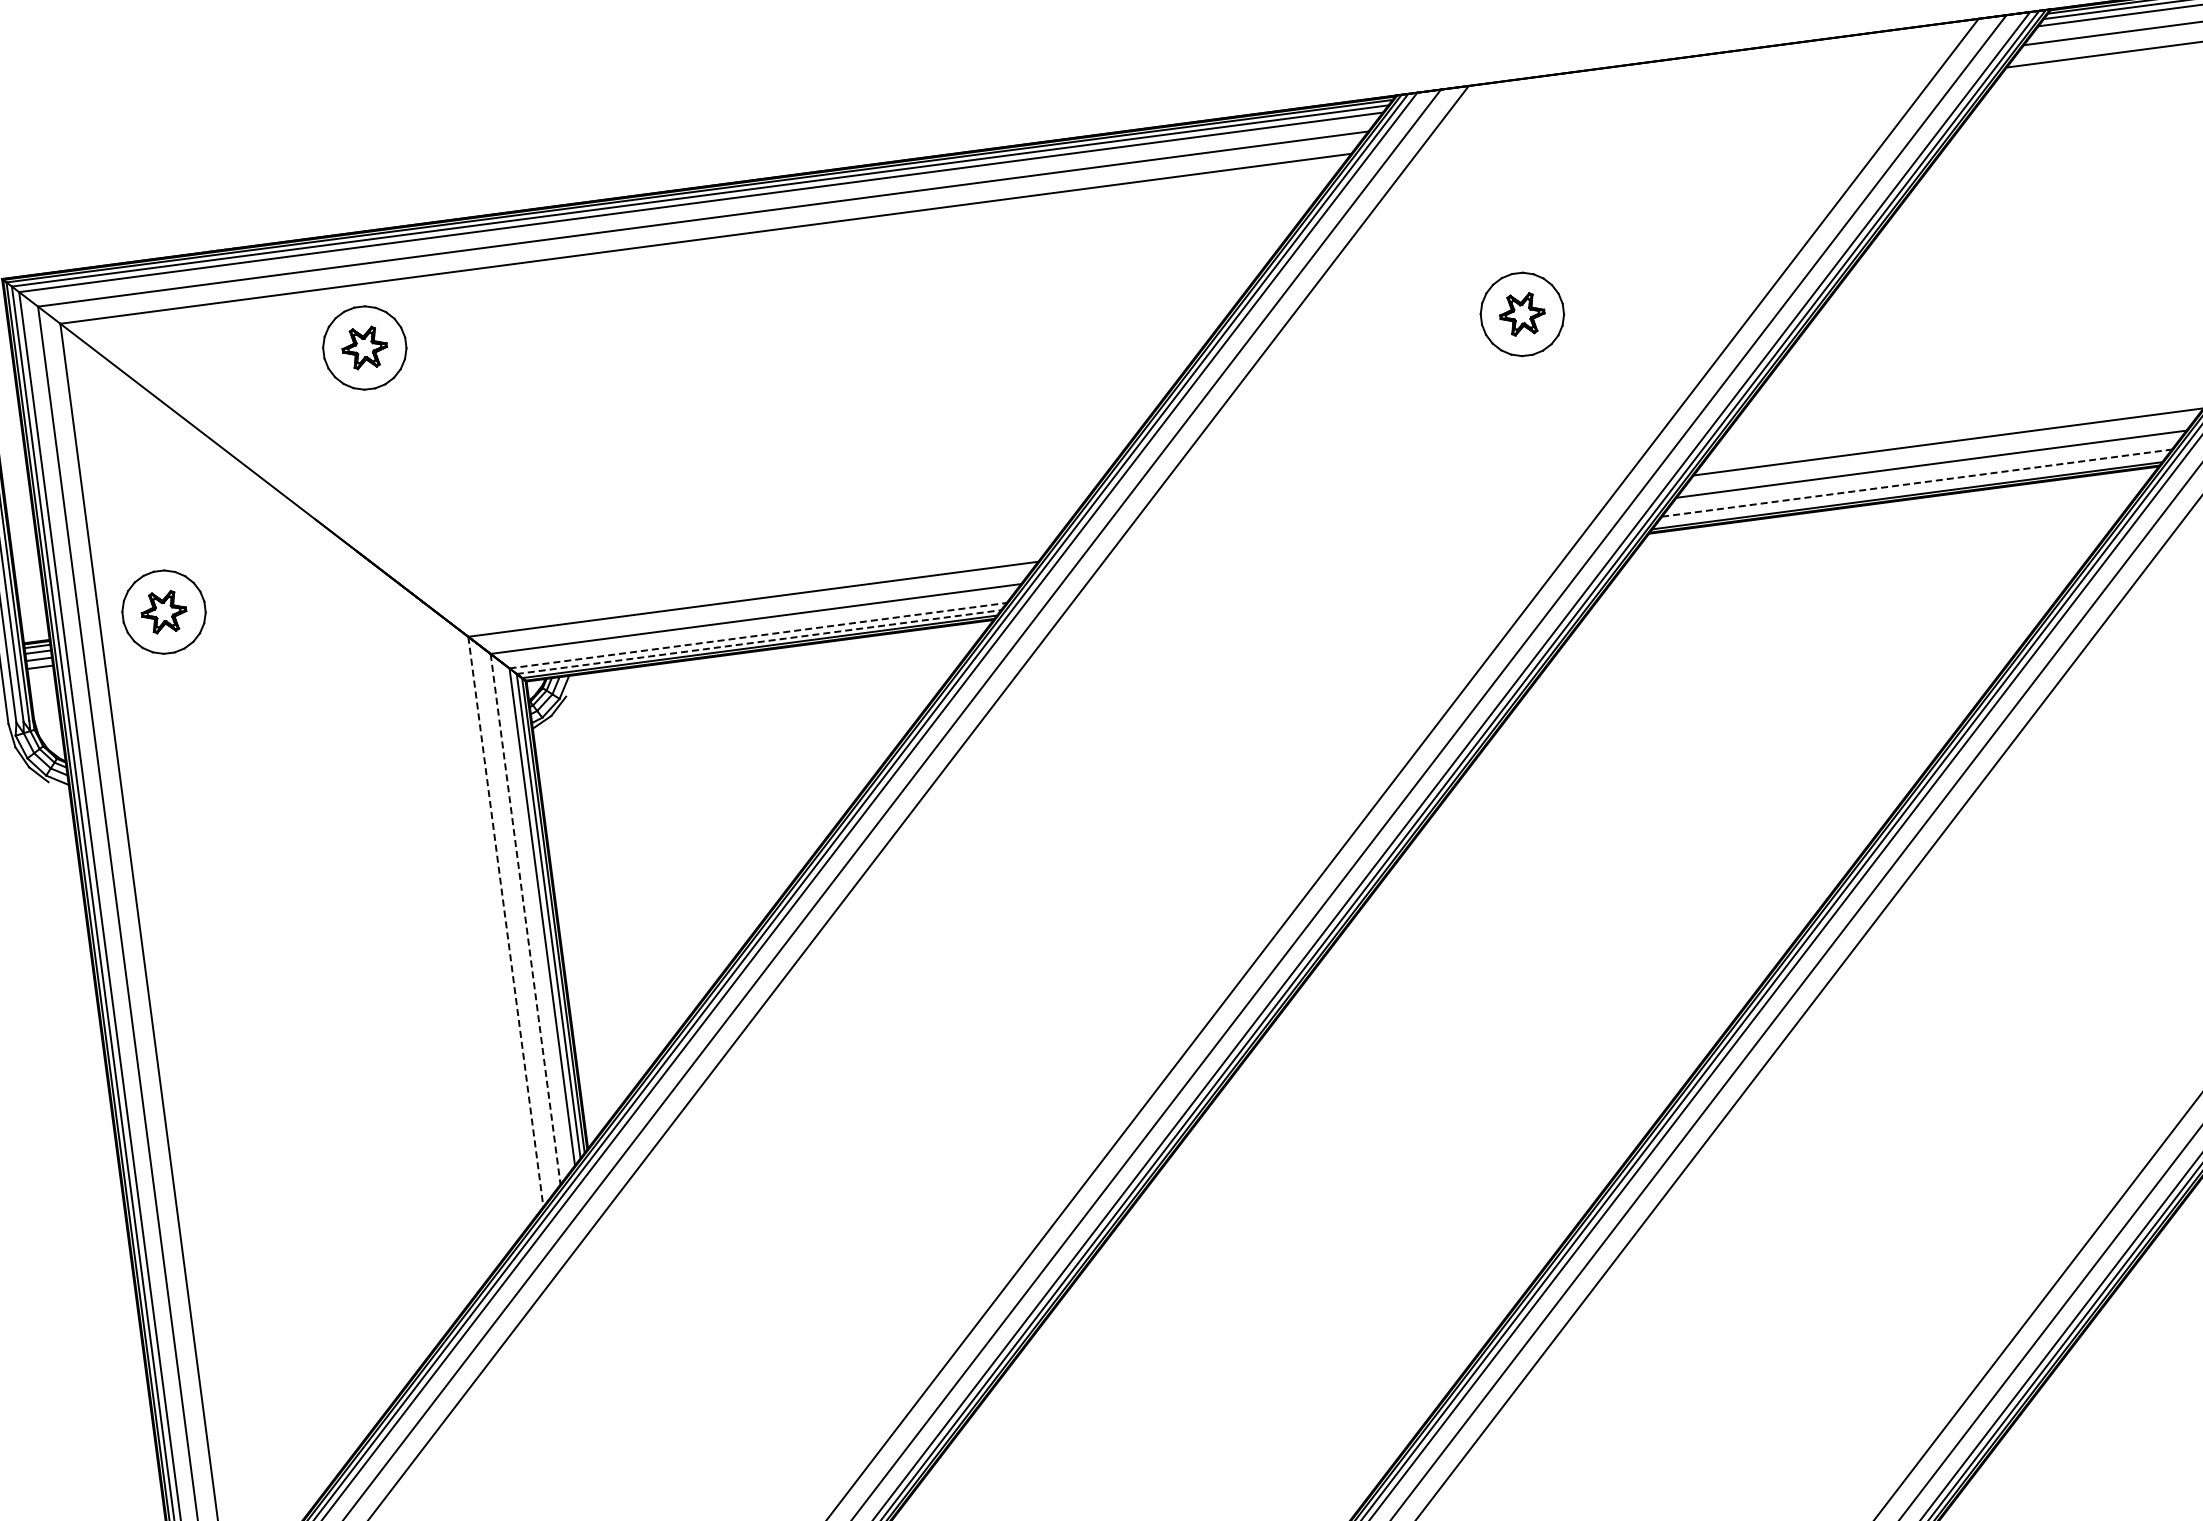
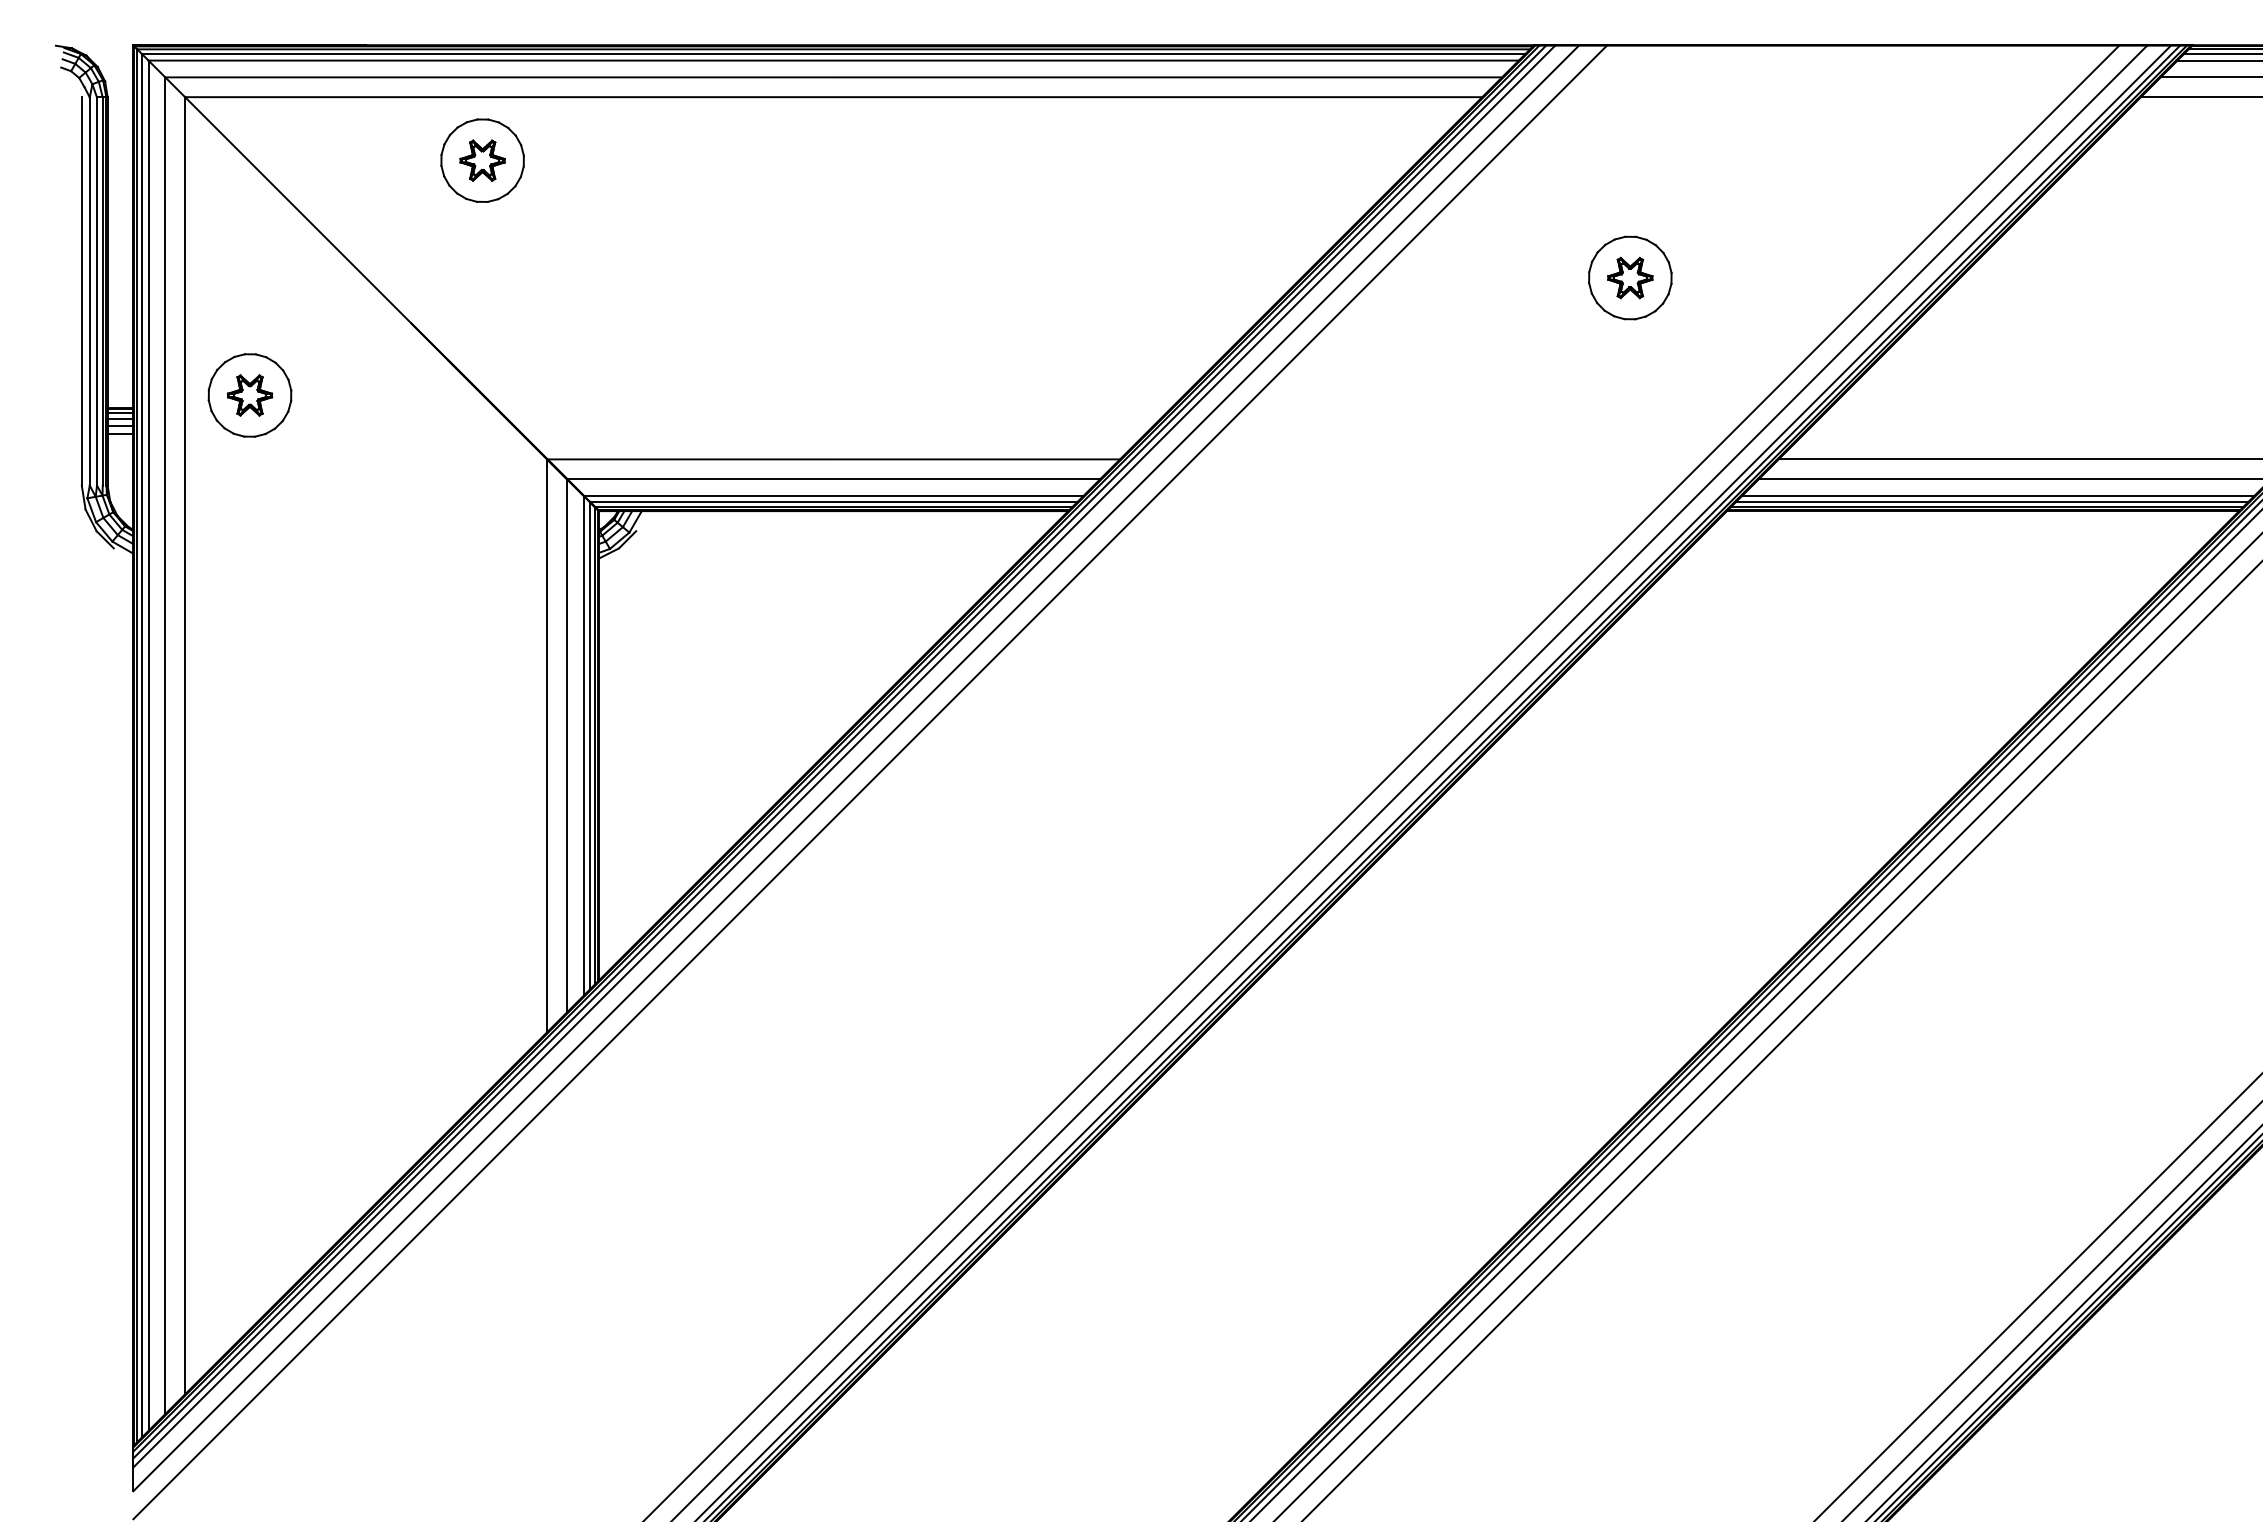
line: (1917, 482) -> (1998, 495), dashed -> solid
line: (1911, 490) -> (1991, 502), added
line: (757, 635) -> (833, 495), dashed -> solid
line: (759, 642) -> (834, 502), dashed -> solid
line: (525, 918) -> (567, 745), dashed -> solid
line: (506, 922) -> (547, 746), dashed -> solid

